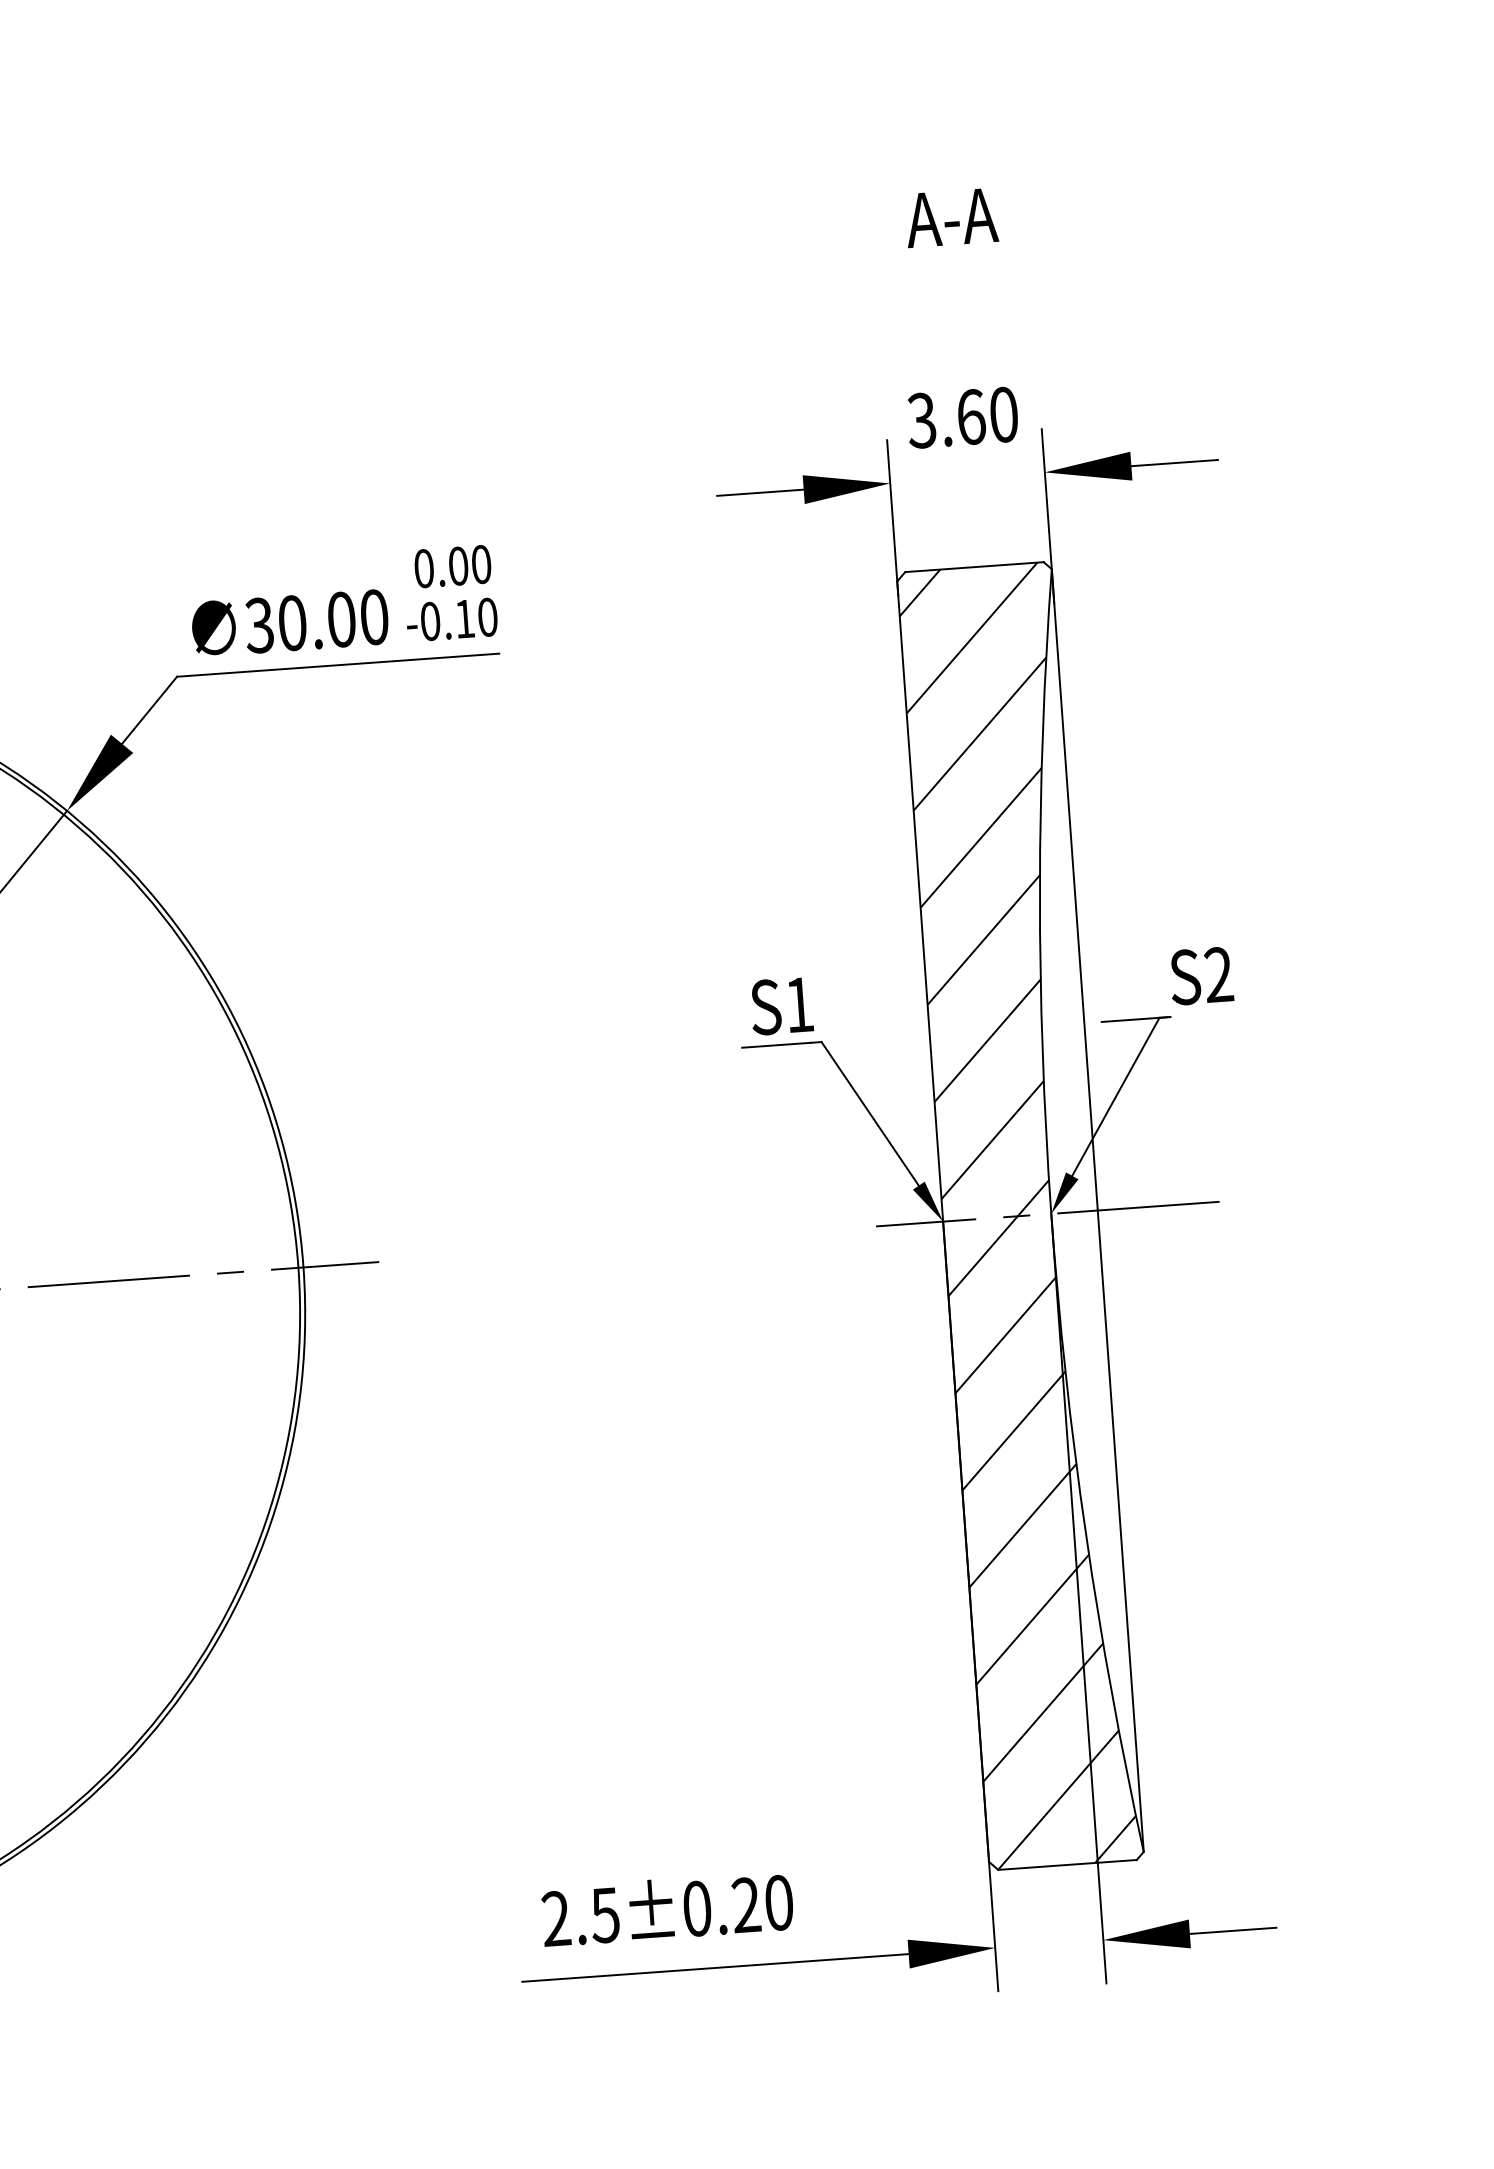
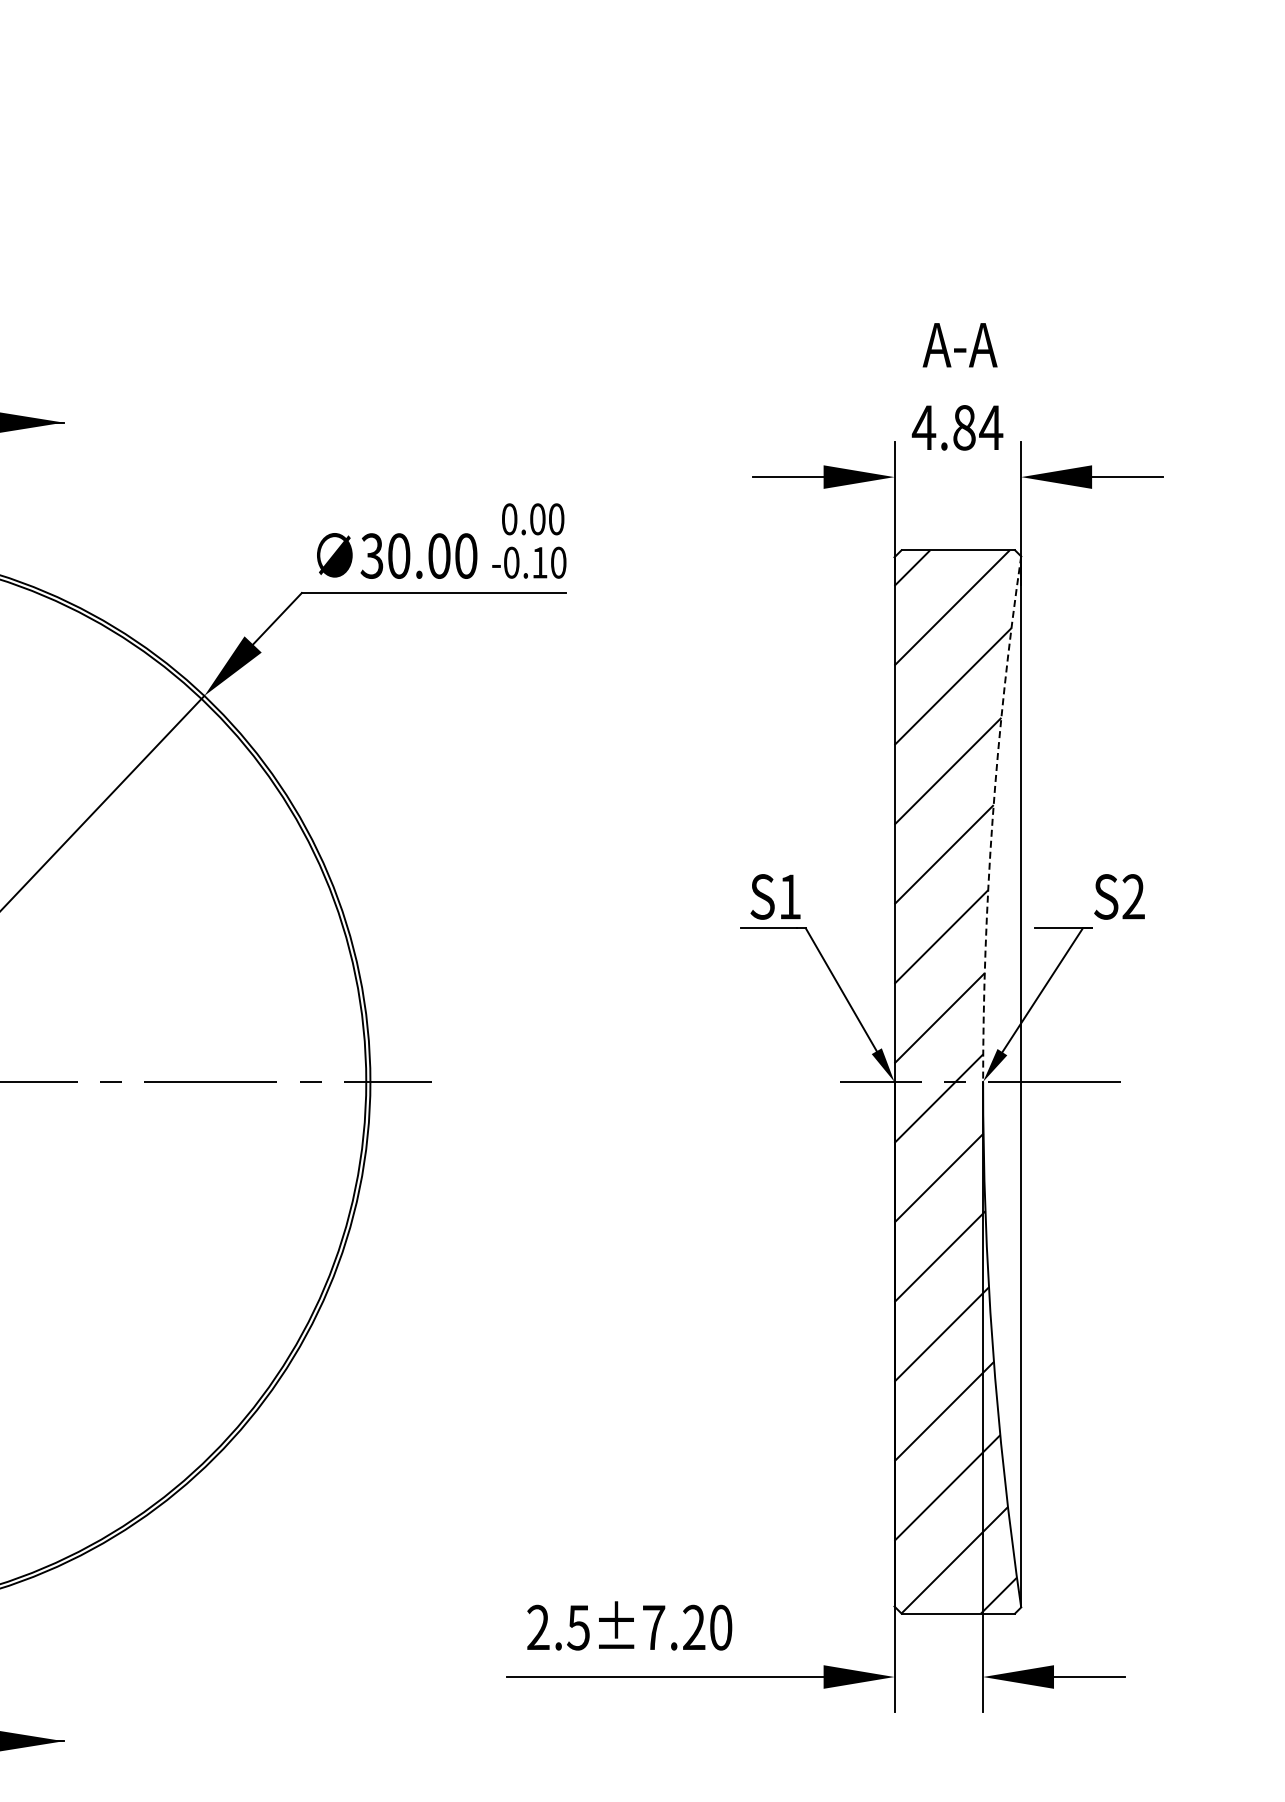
text: (950, 218) -> (959, 345), moved
text: (962, 417) -> (957, 427), 3.60 -> 4.84
arc: (1039, 891) -> (992, 818), solid -> dashed
text: (697, 1908) -> (654, 1627), 2.5±0.20 -> 2.5±7.20

